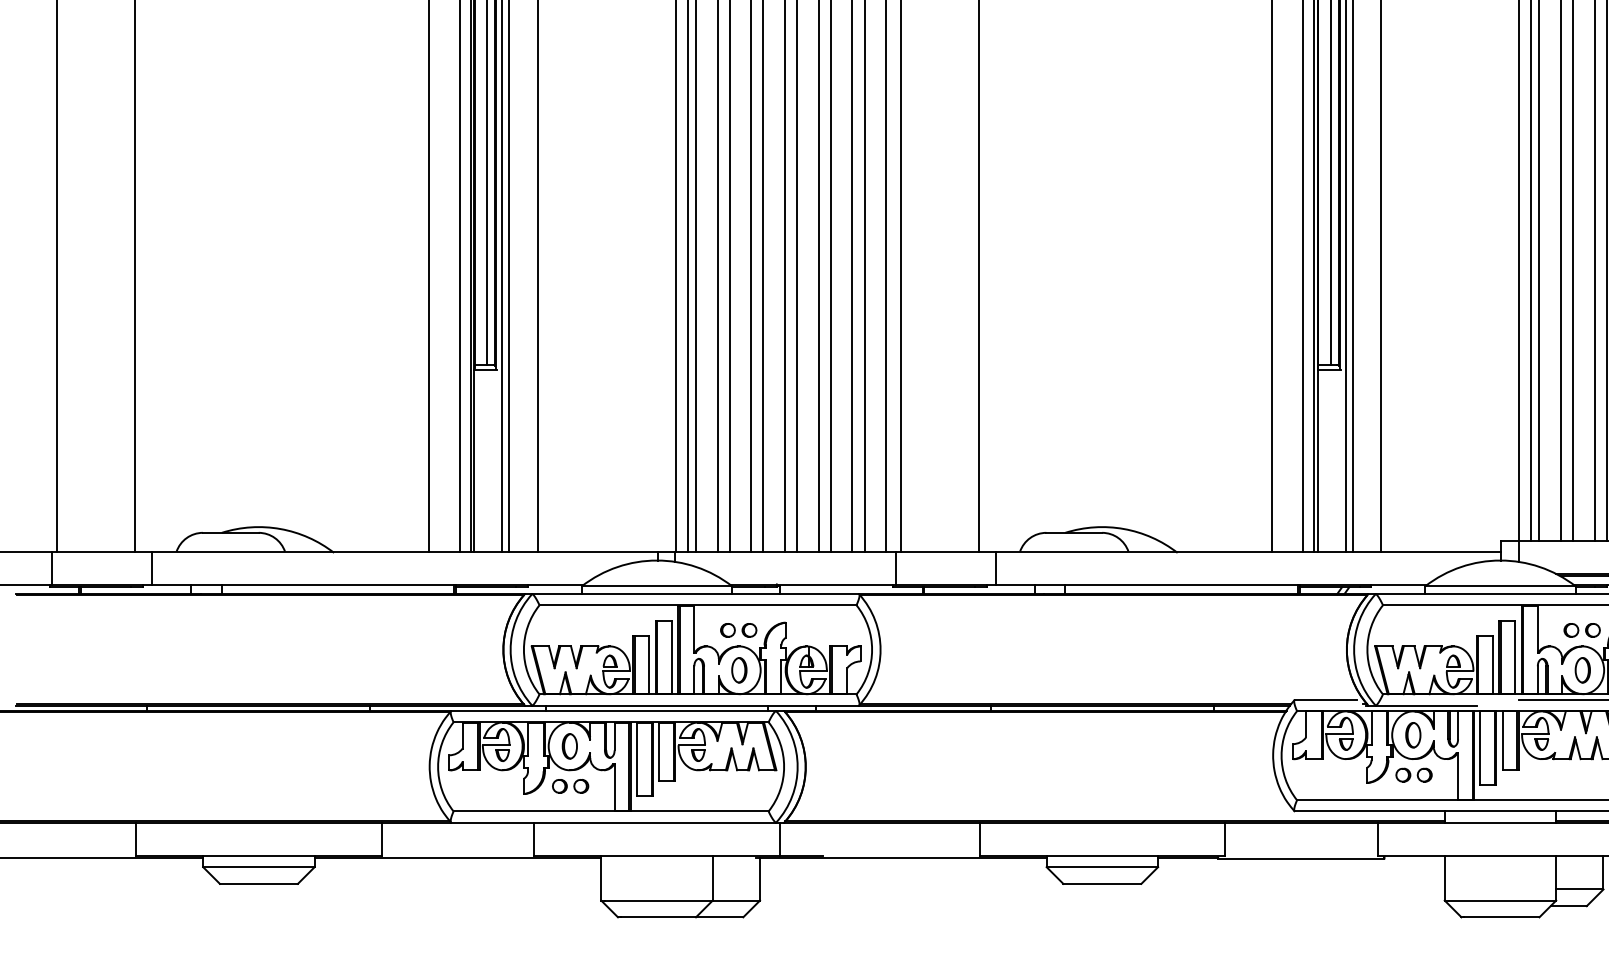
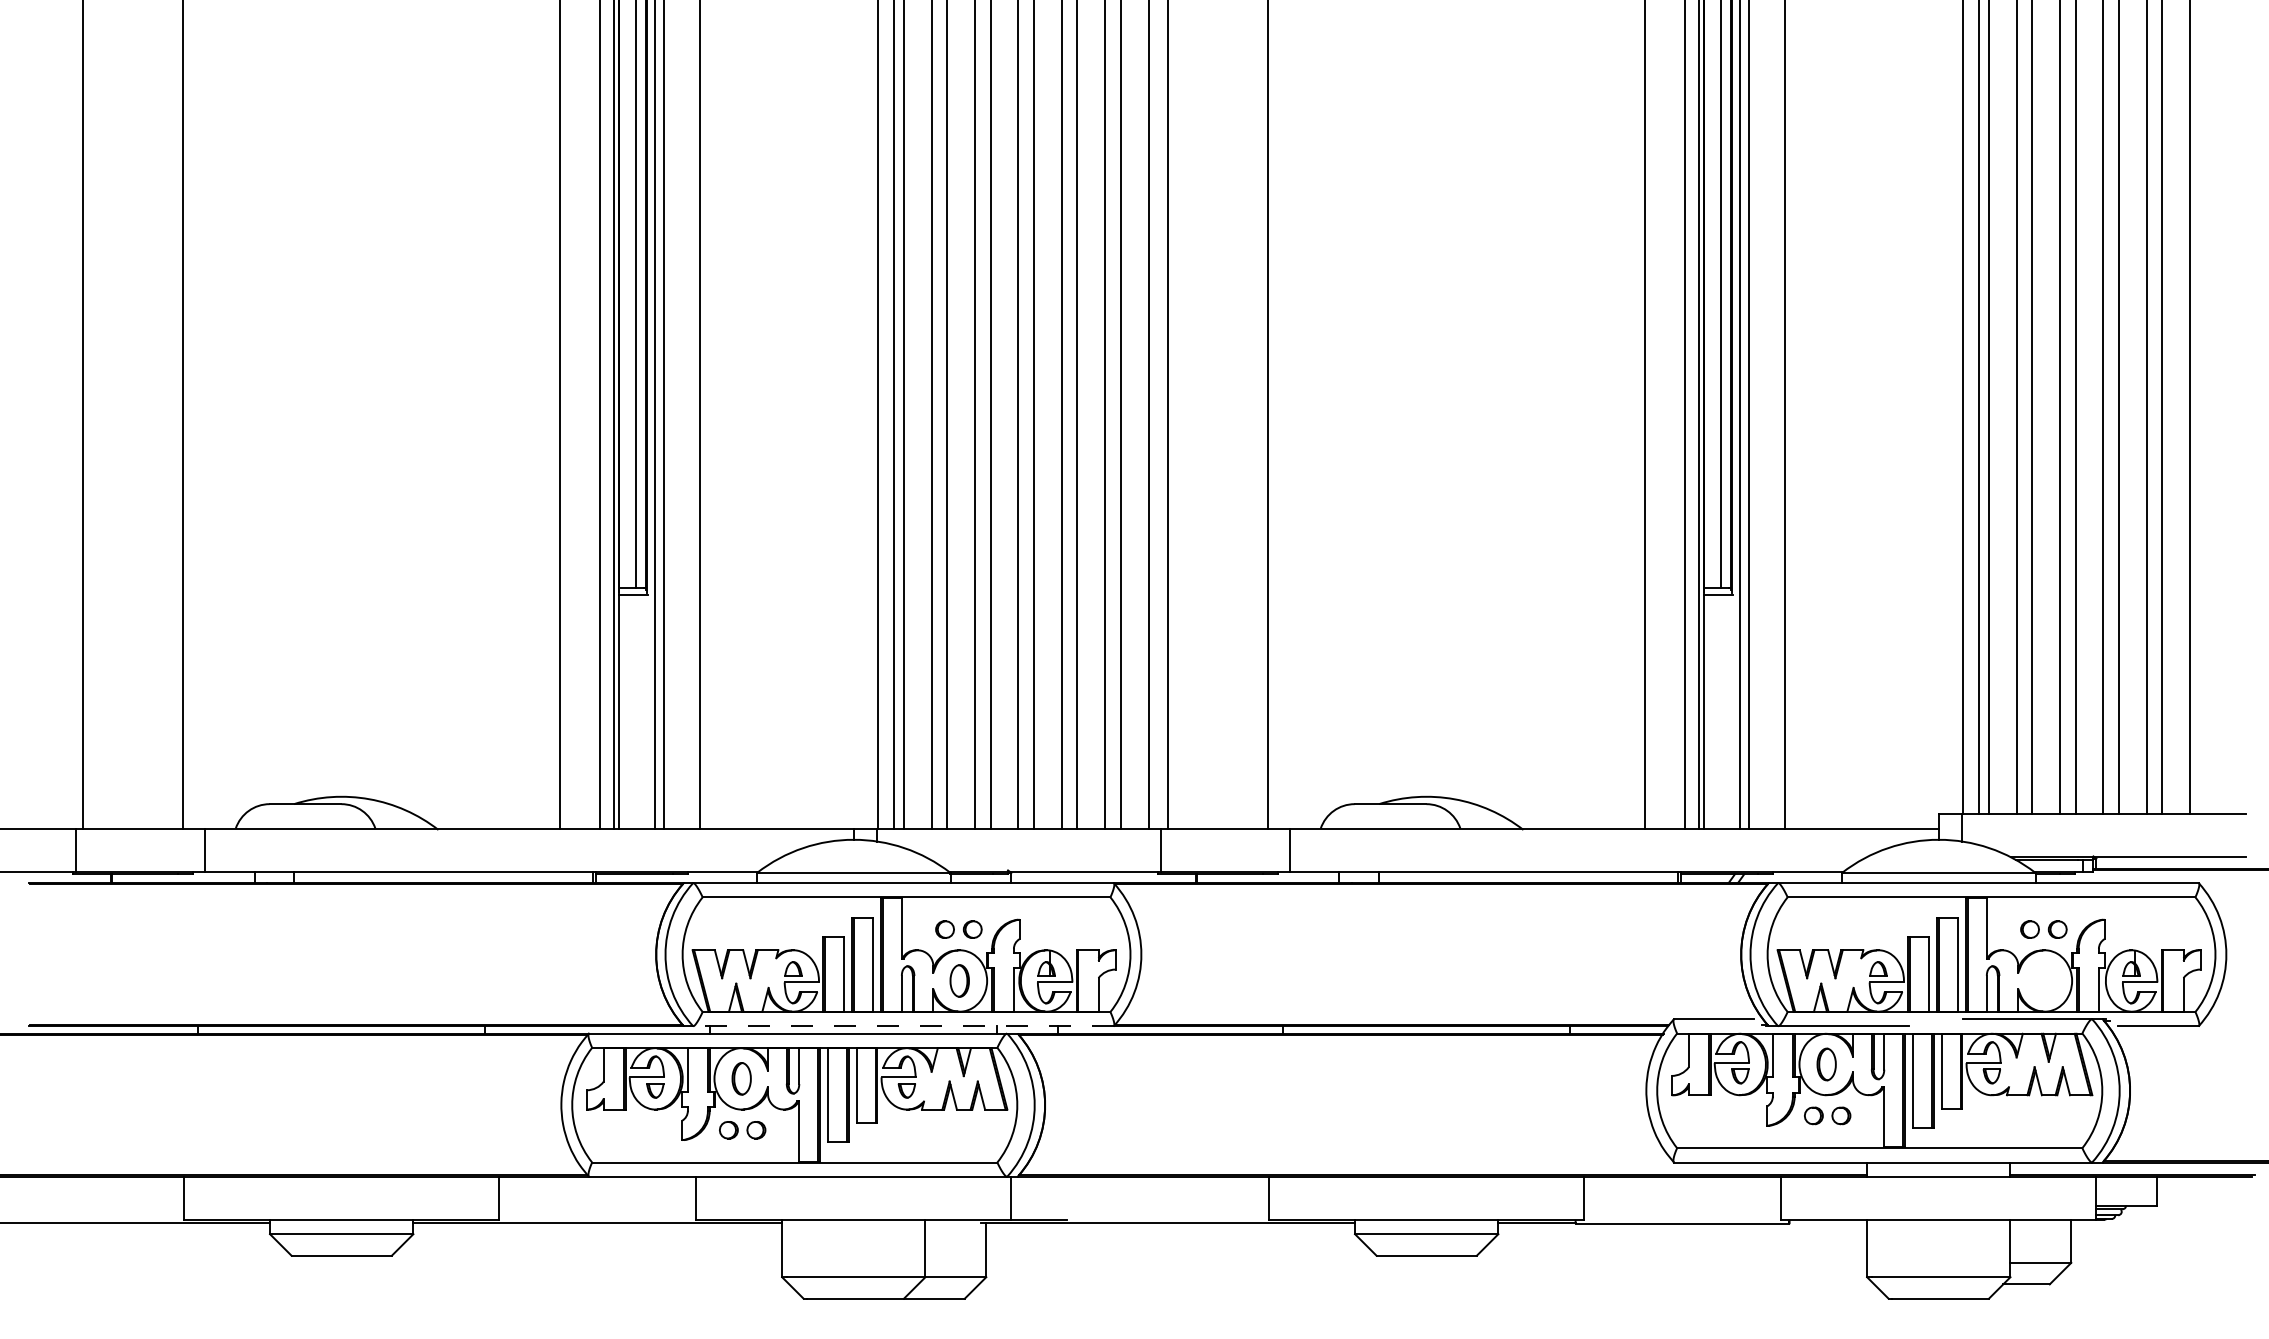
part: (1582, 669) -> (2044, 980), removed
line: (694, 705) -> (902, 1026), solid -> dashed

